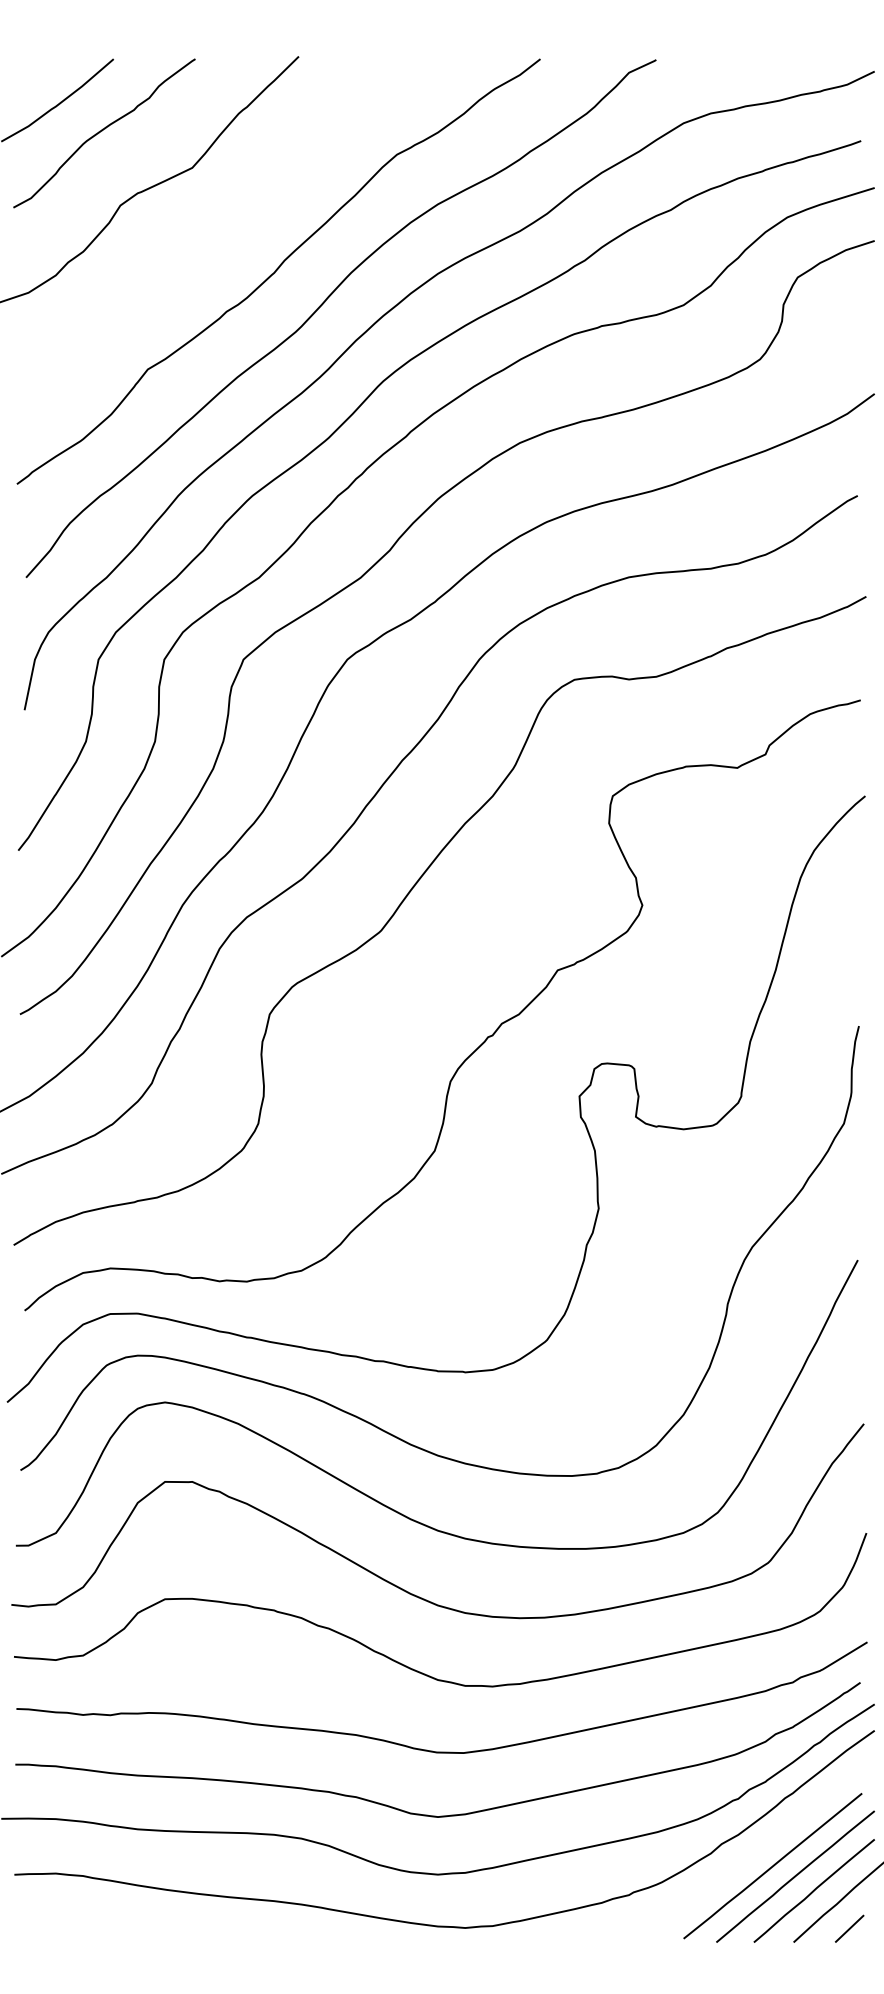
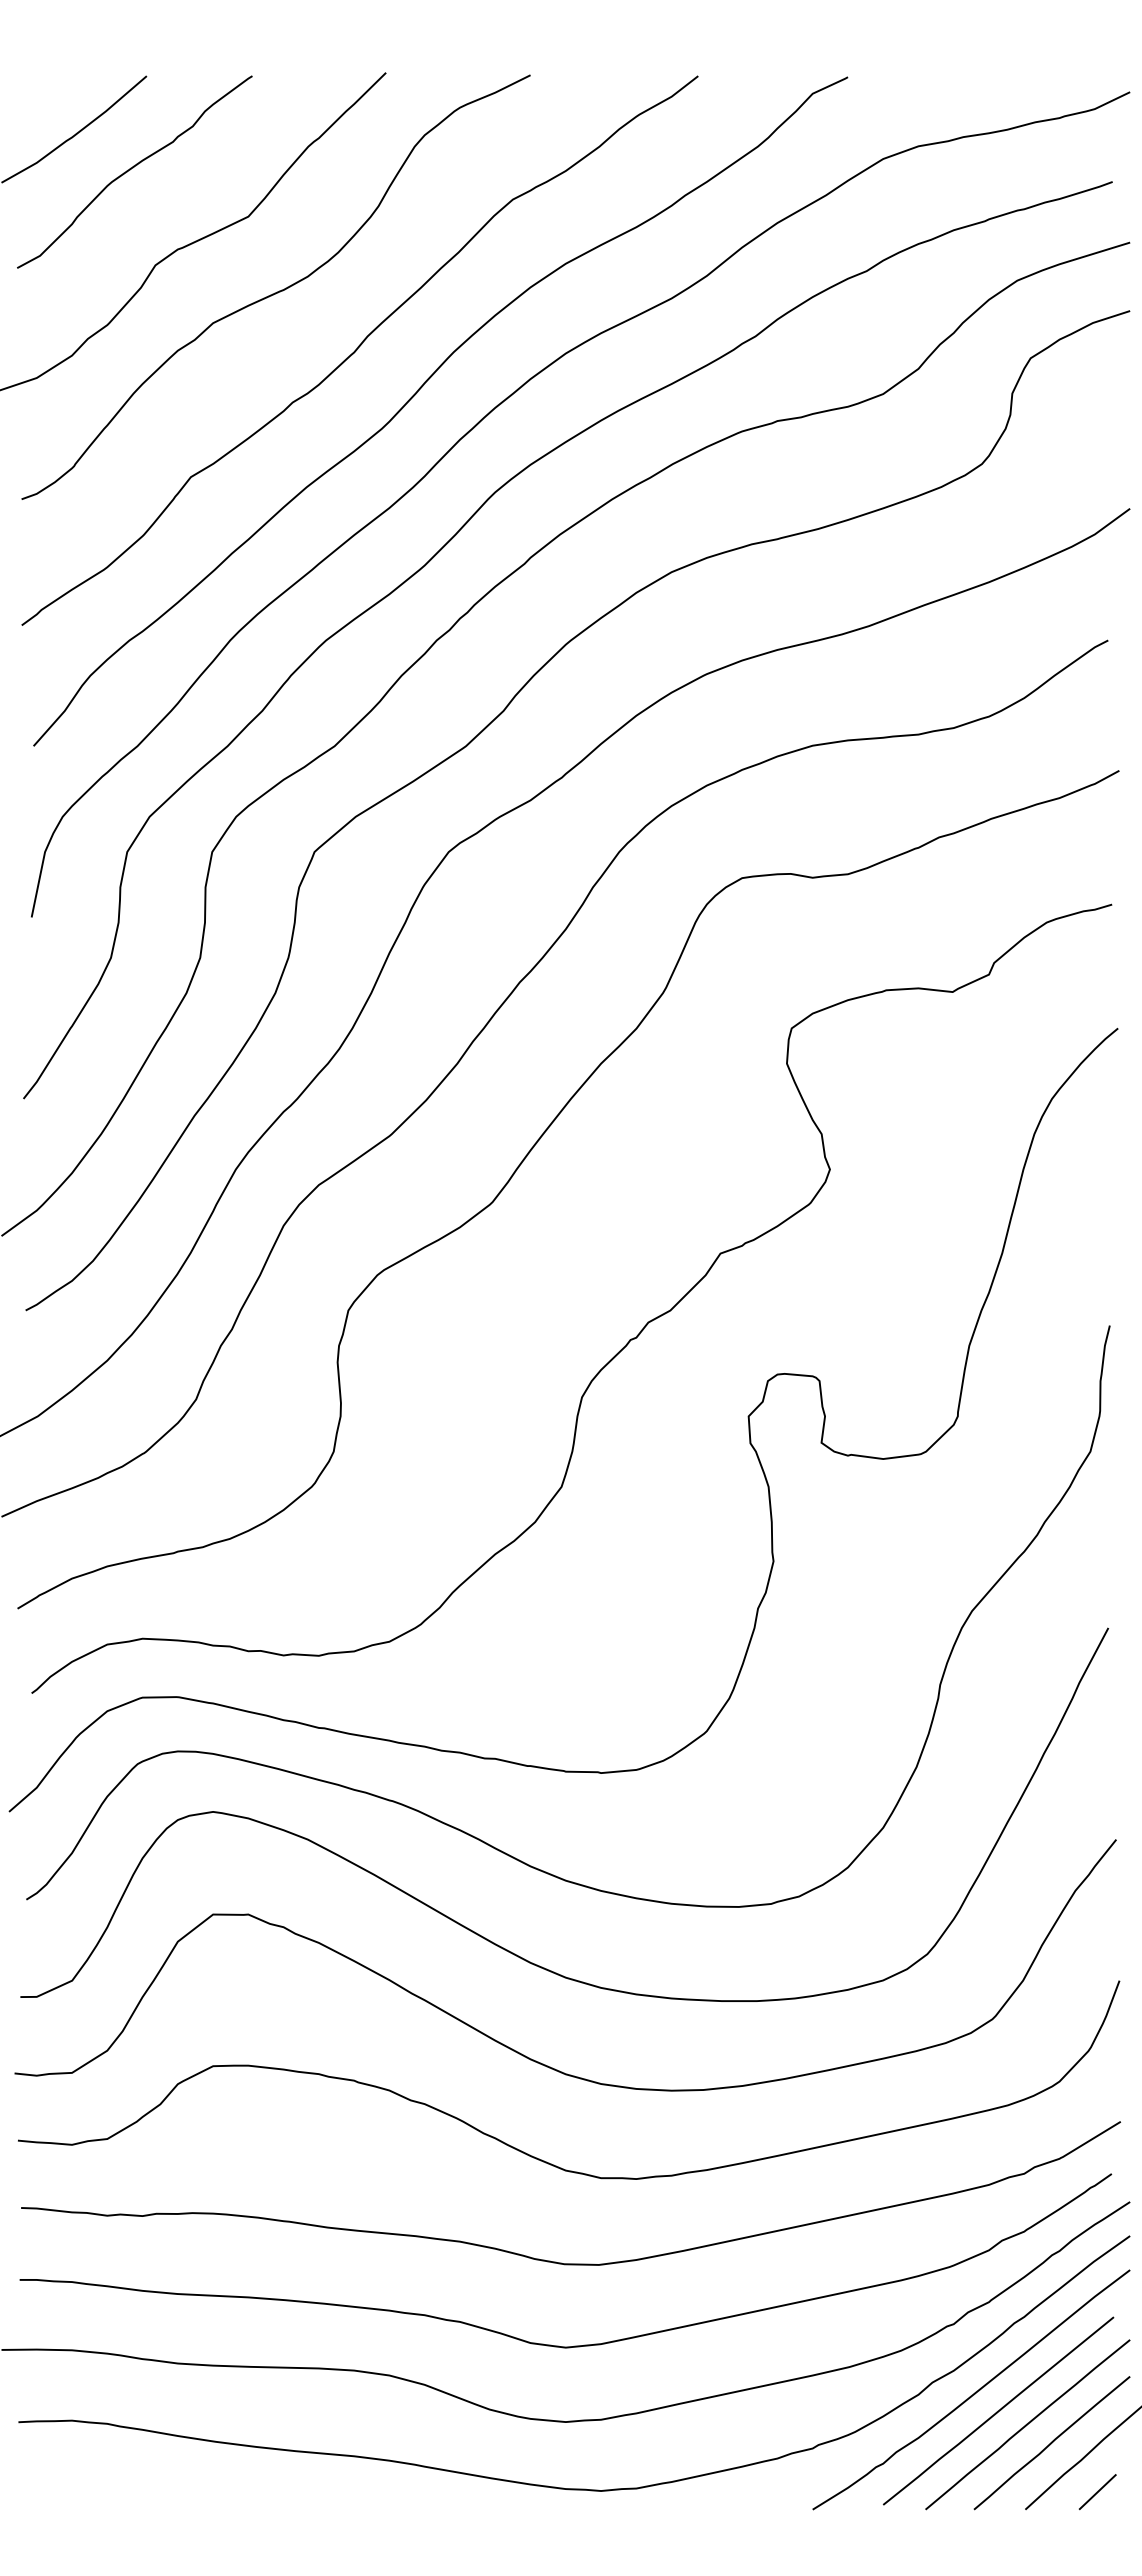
curve: (214, 225) -> (277, 291), added
curve: (754, 1851) -> (974, 2392), added

